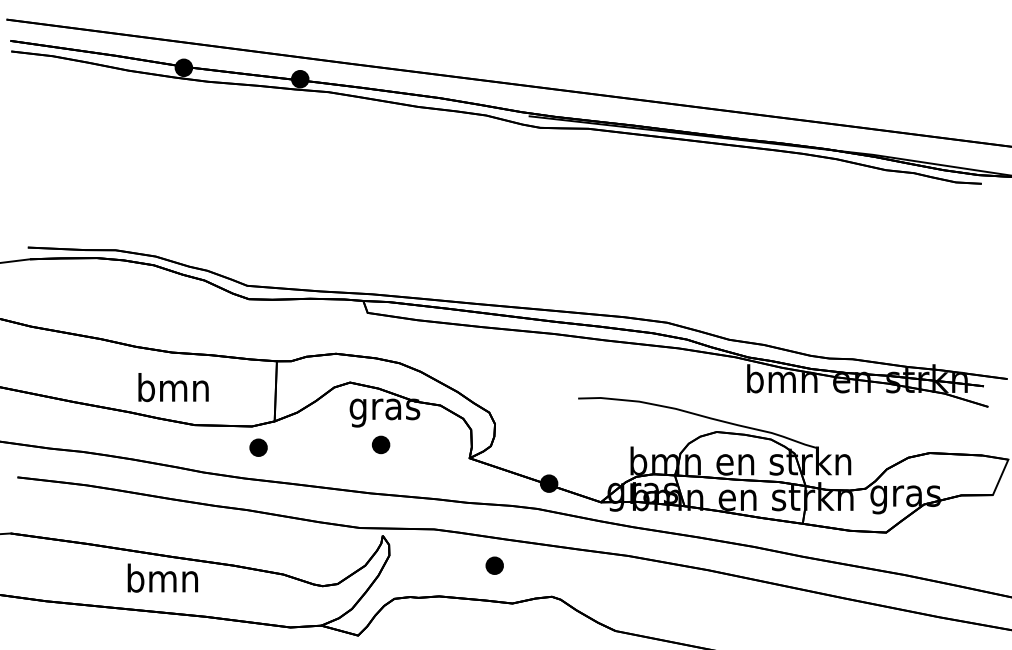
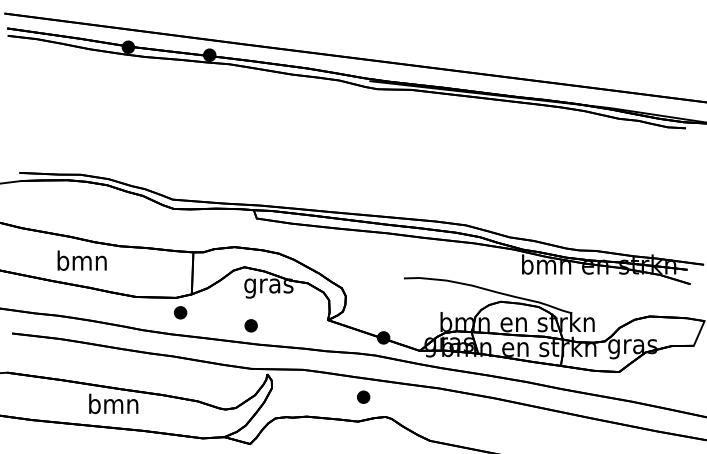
text: (172, 387) -> (81, 260), moved
part: (380, 444) -> (250, 325), moved
part: (494, 564) -> (363, 396), moved

